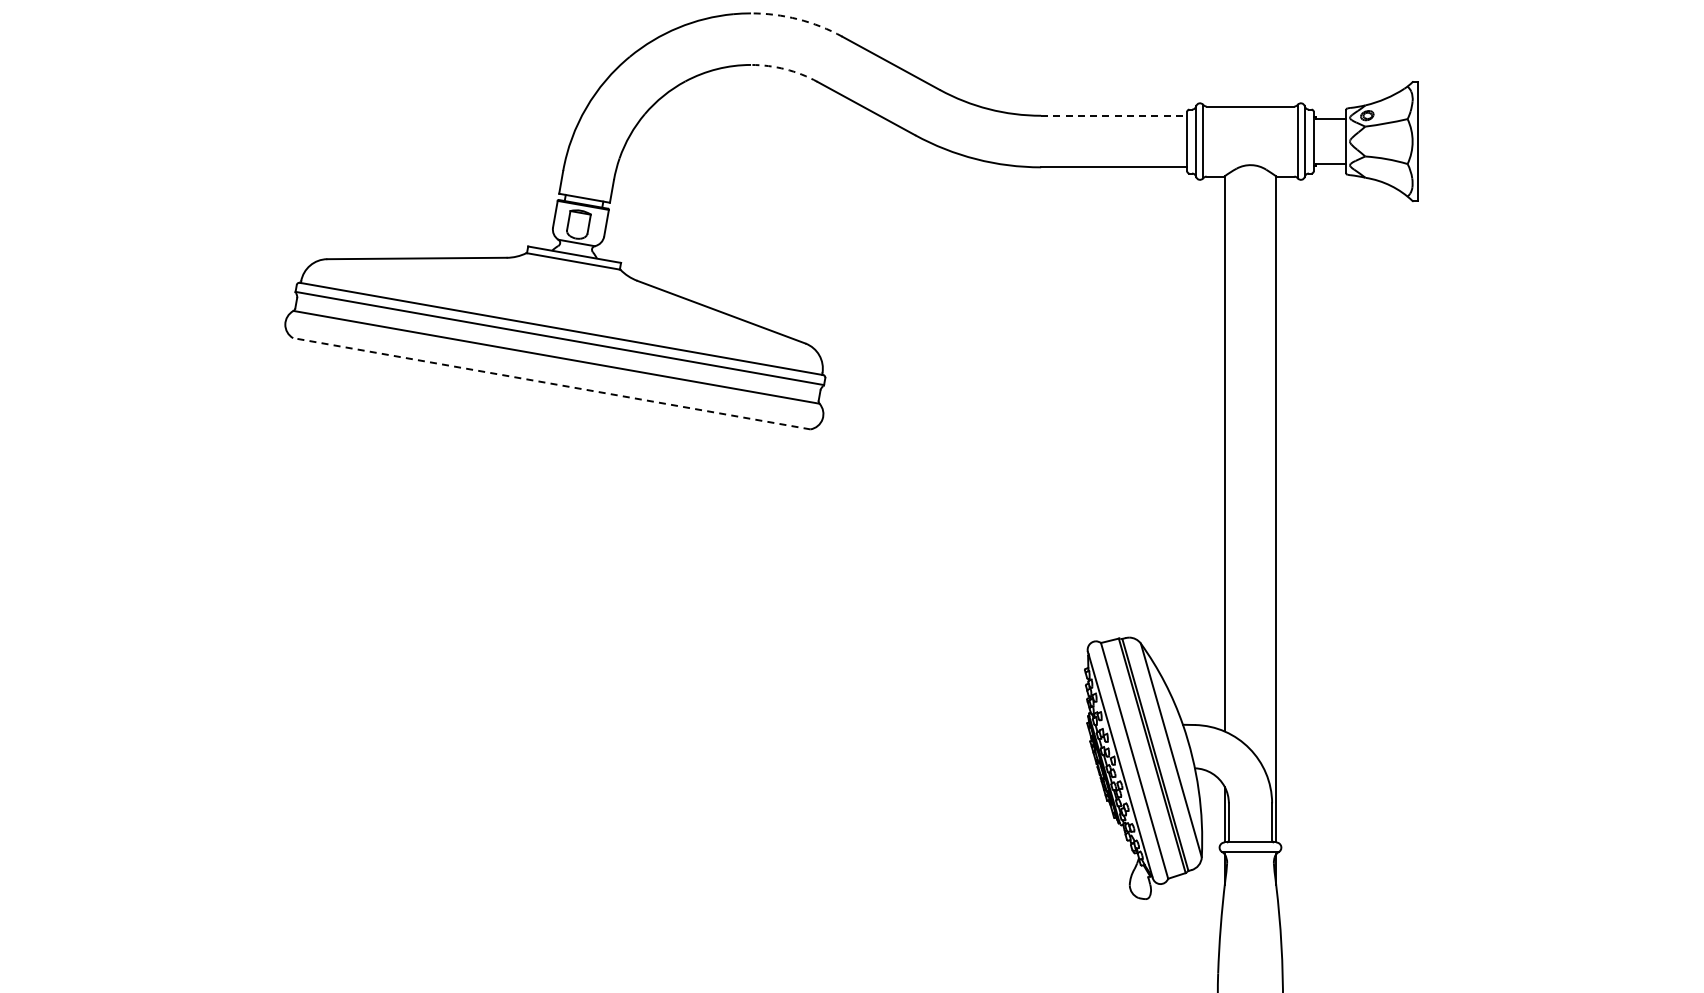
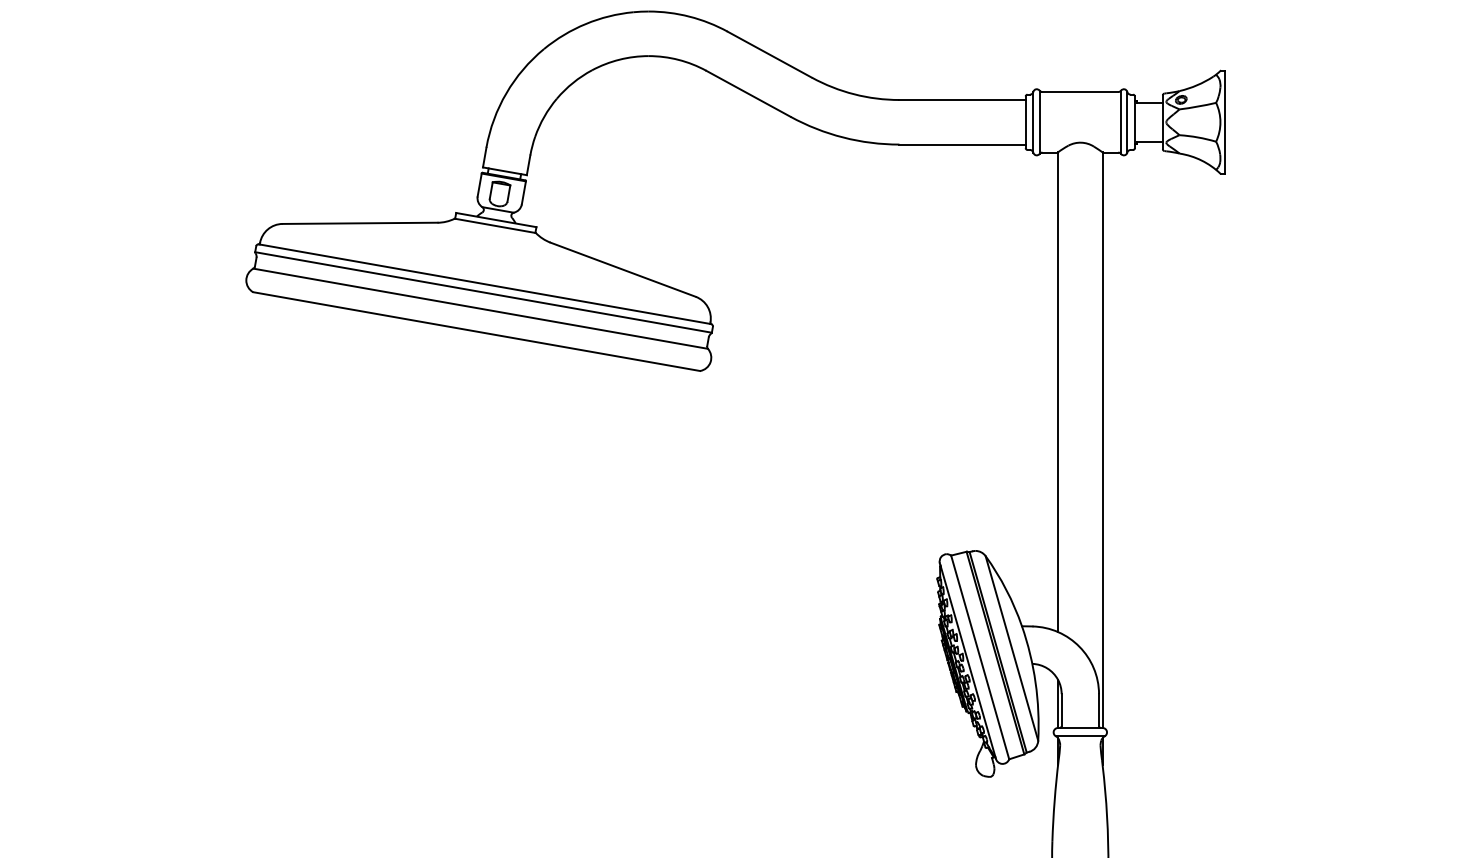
arc: (798, 19) -> (689, 16), dashed -> solid
arc: (785, 69) -> (678, 60), dashed -> solid
line: (1114, 115) -> (962, 99), dashed -> solid
line: (551, 383) -> (476, 331), dashed -> solid

